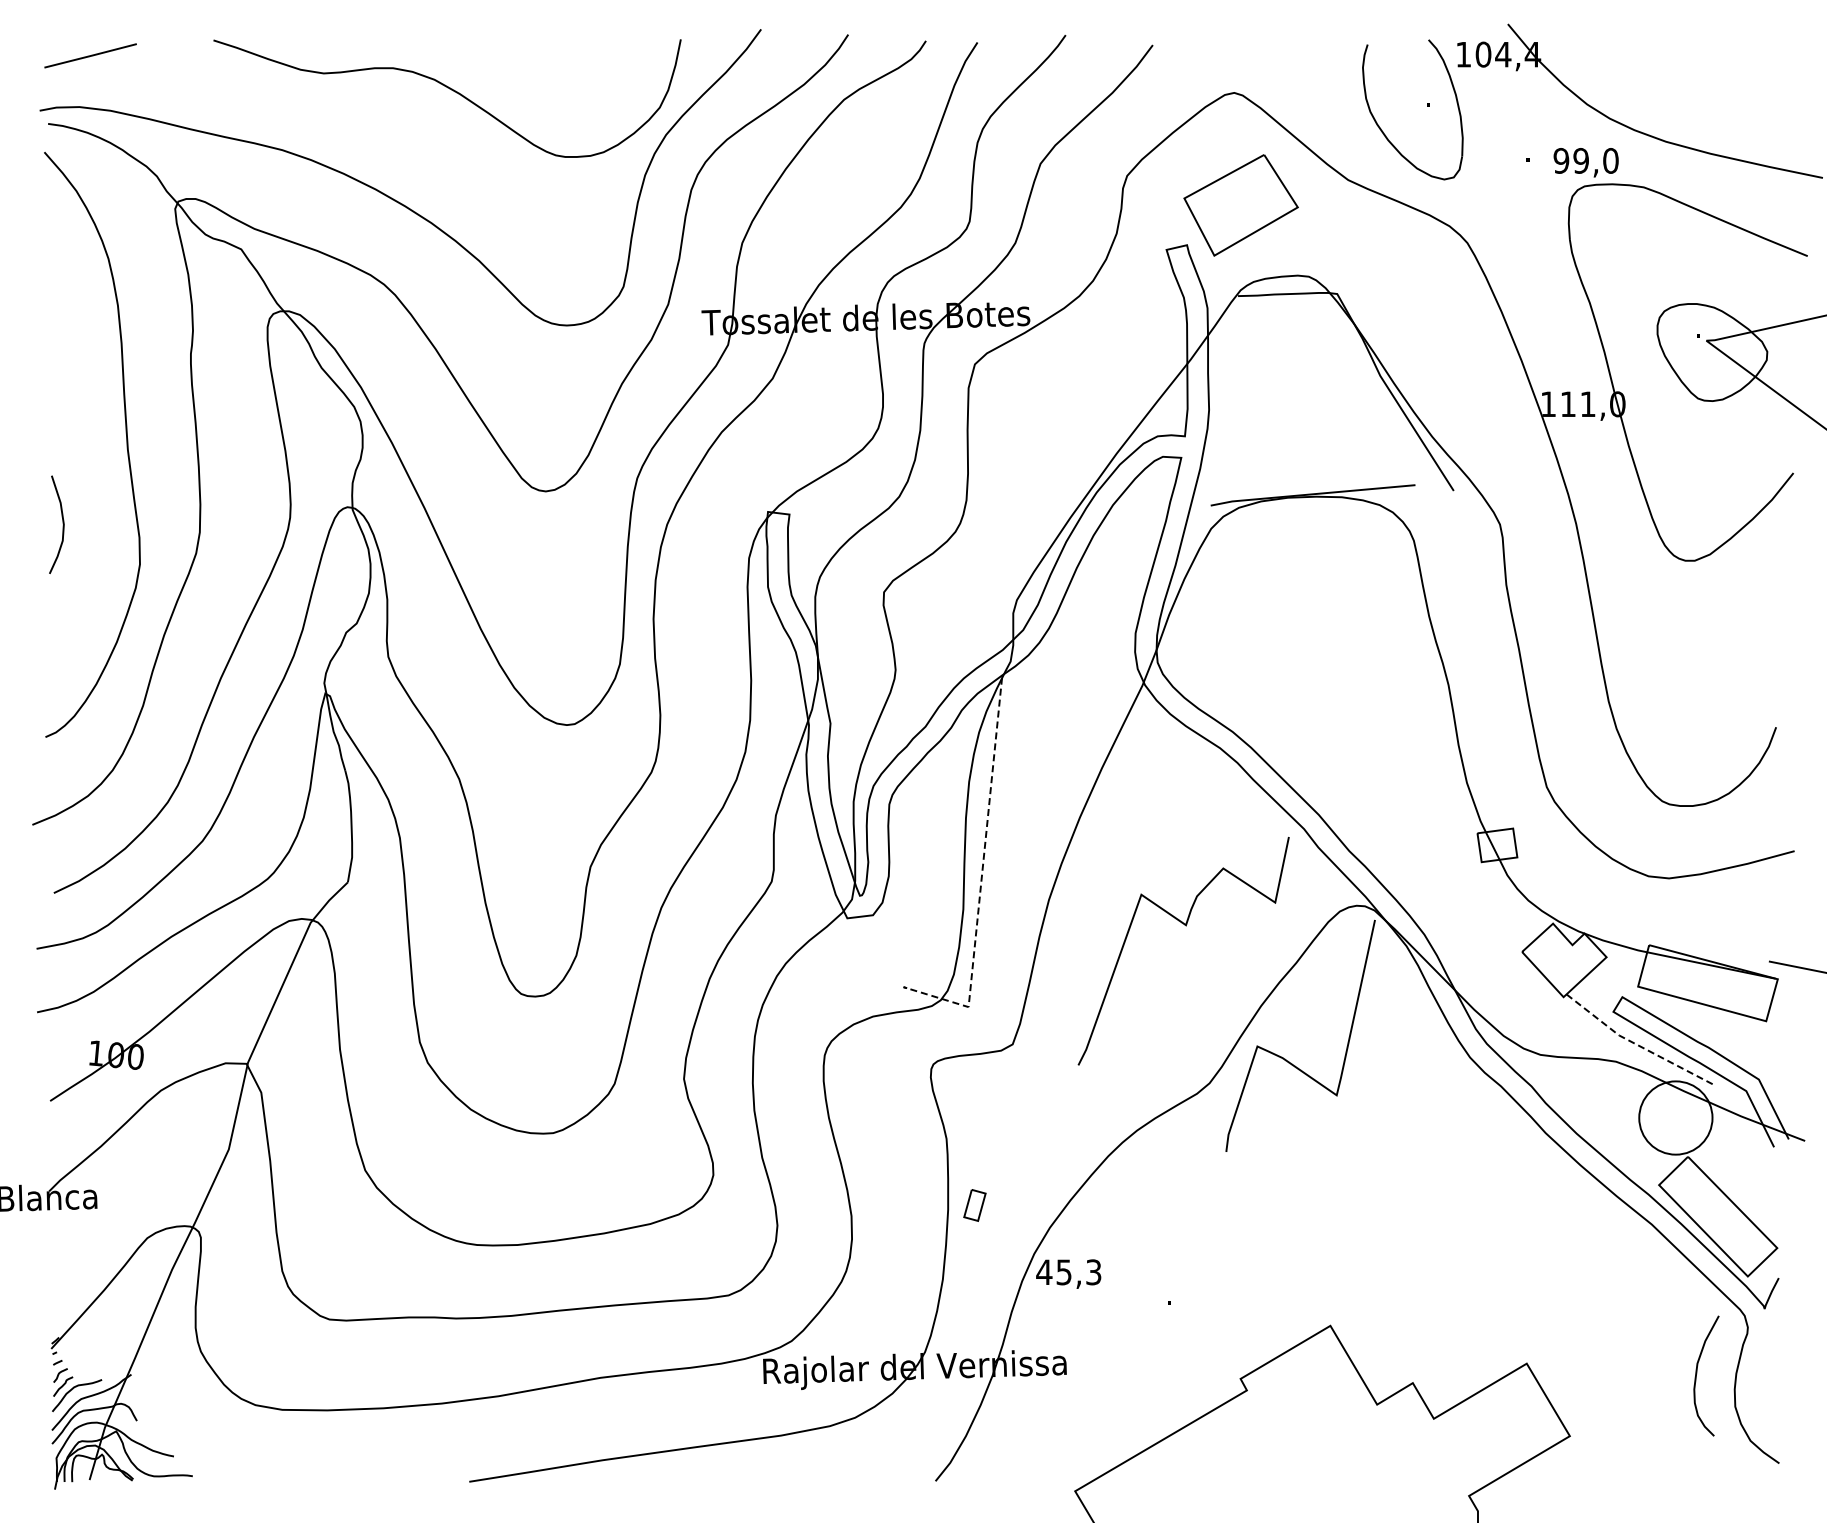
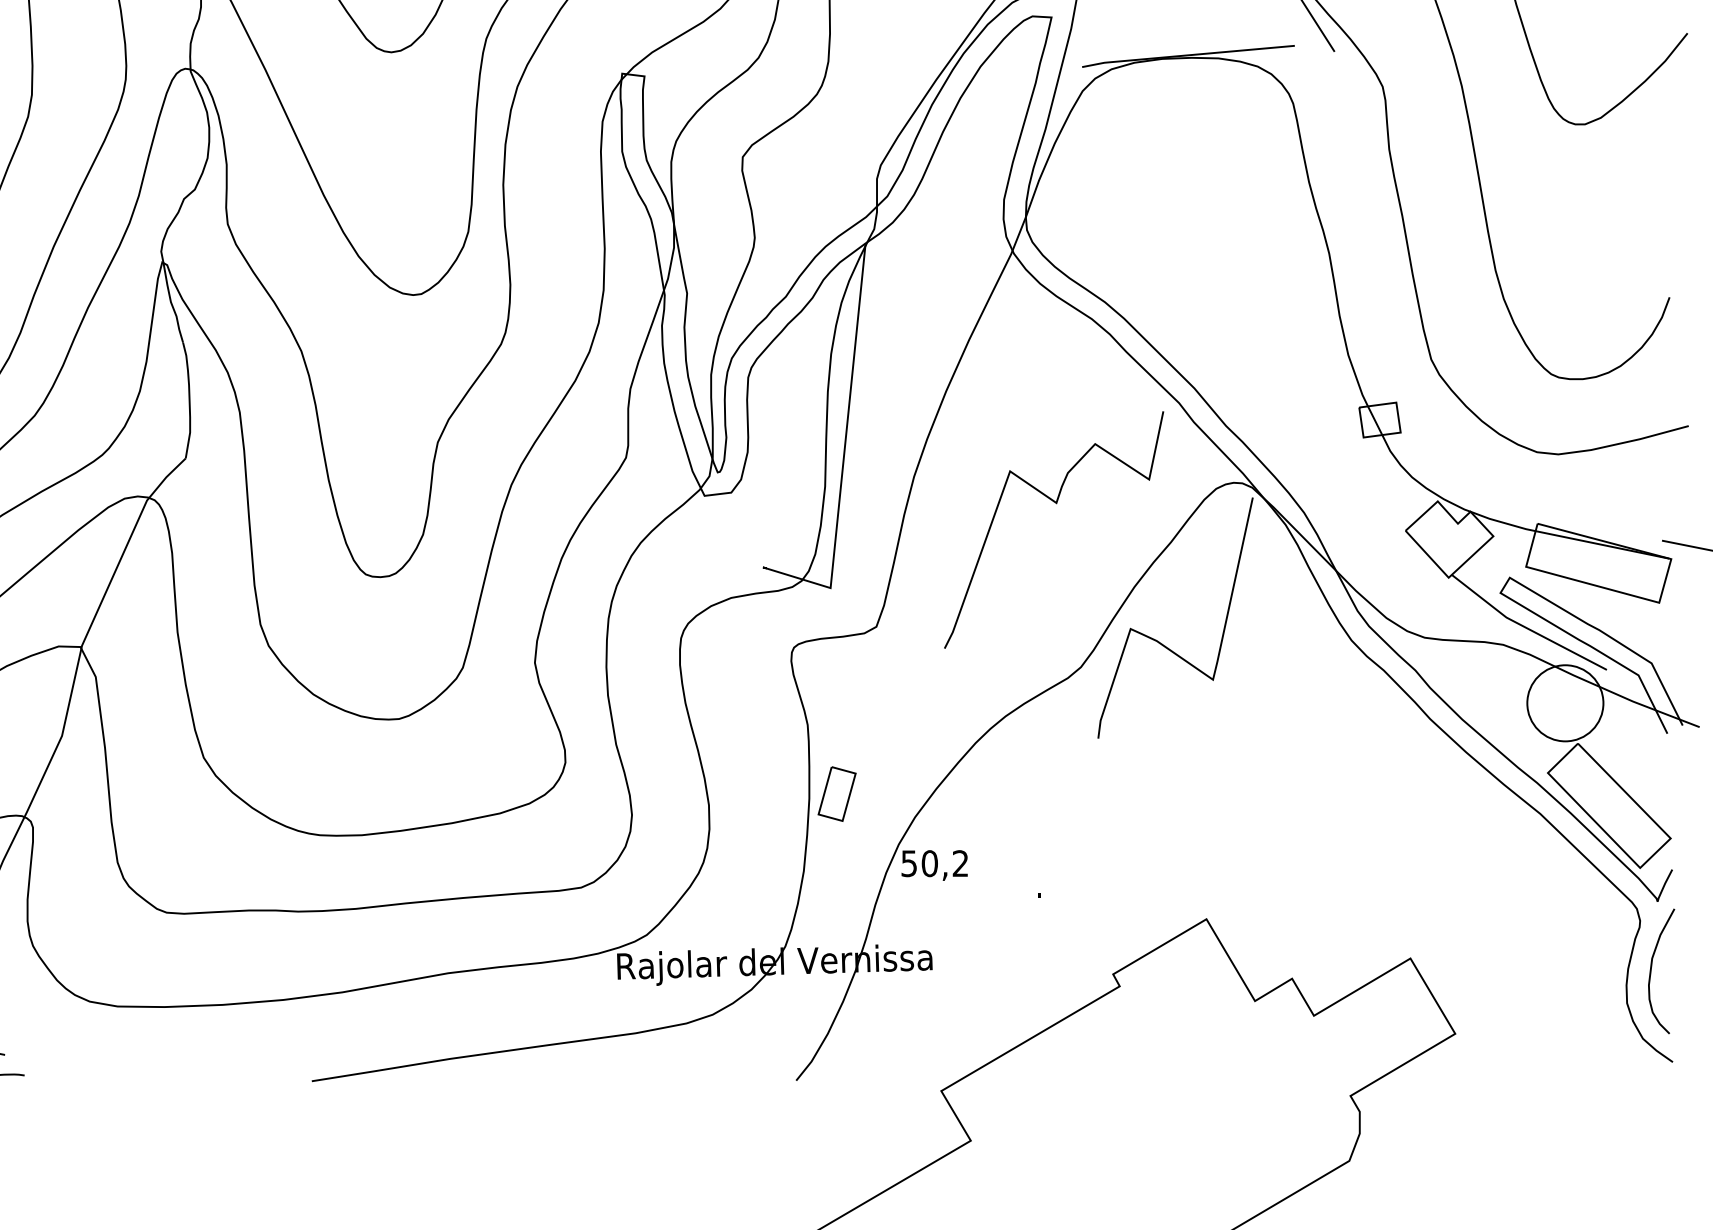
line: (981, 878) -> (843, 454), dashed -> solid
line: (1637, 1045) -> (1525, 627), dashed -> solid
part: (974, 1205) -> (836, 794), size x1.67
text: (1068, 1272) -> (934, 863), 45,3 -> 50,2
curve: (1697, 1373) -> (1652, 968), moved

